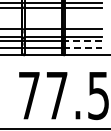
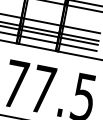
line: (82, 41) -> (78, 41), dashed -> solid
line: (82, 47) -> (77, 47), dashed -> solid

